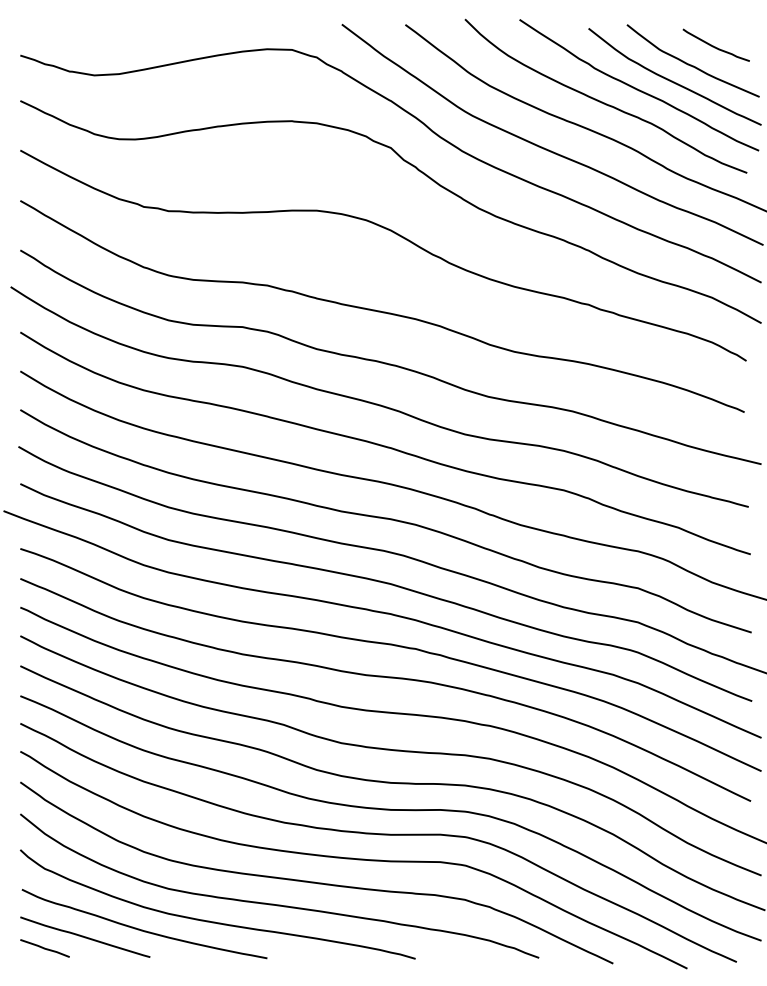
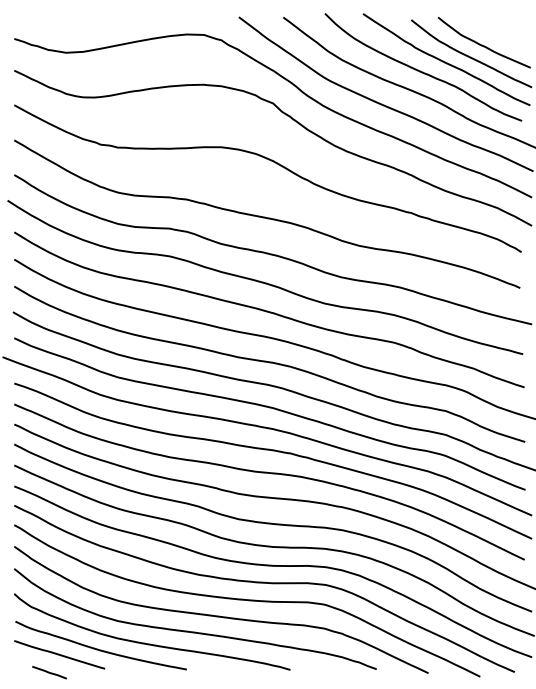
curve: (716, 46) -> (500, 32), removed
line: (44, 948) -> (49, 672), moved

